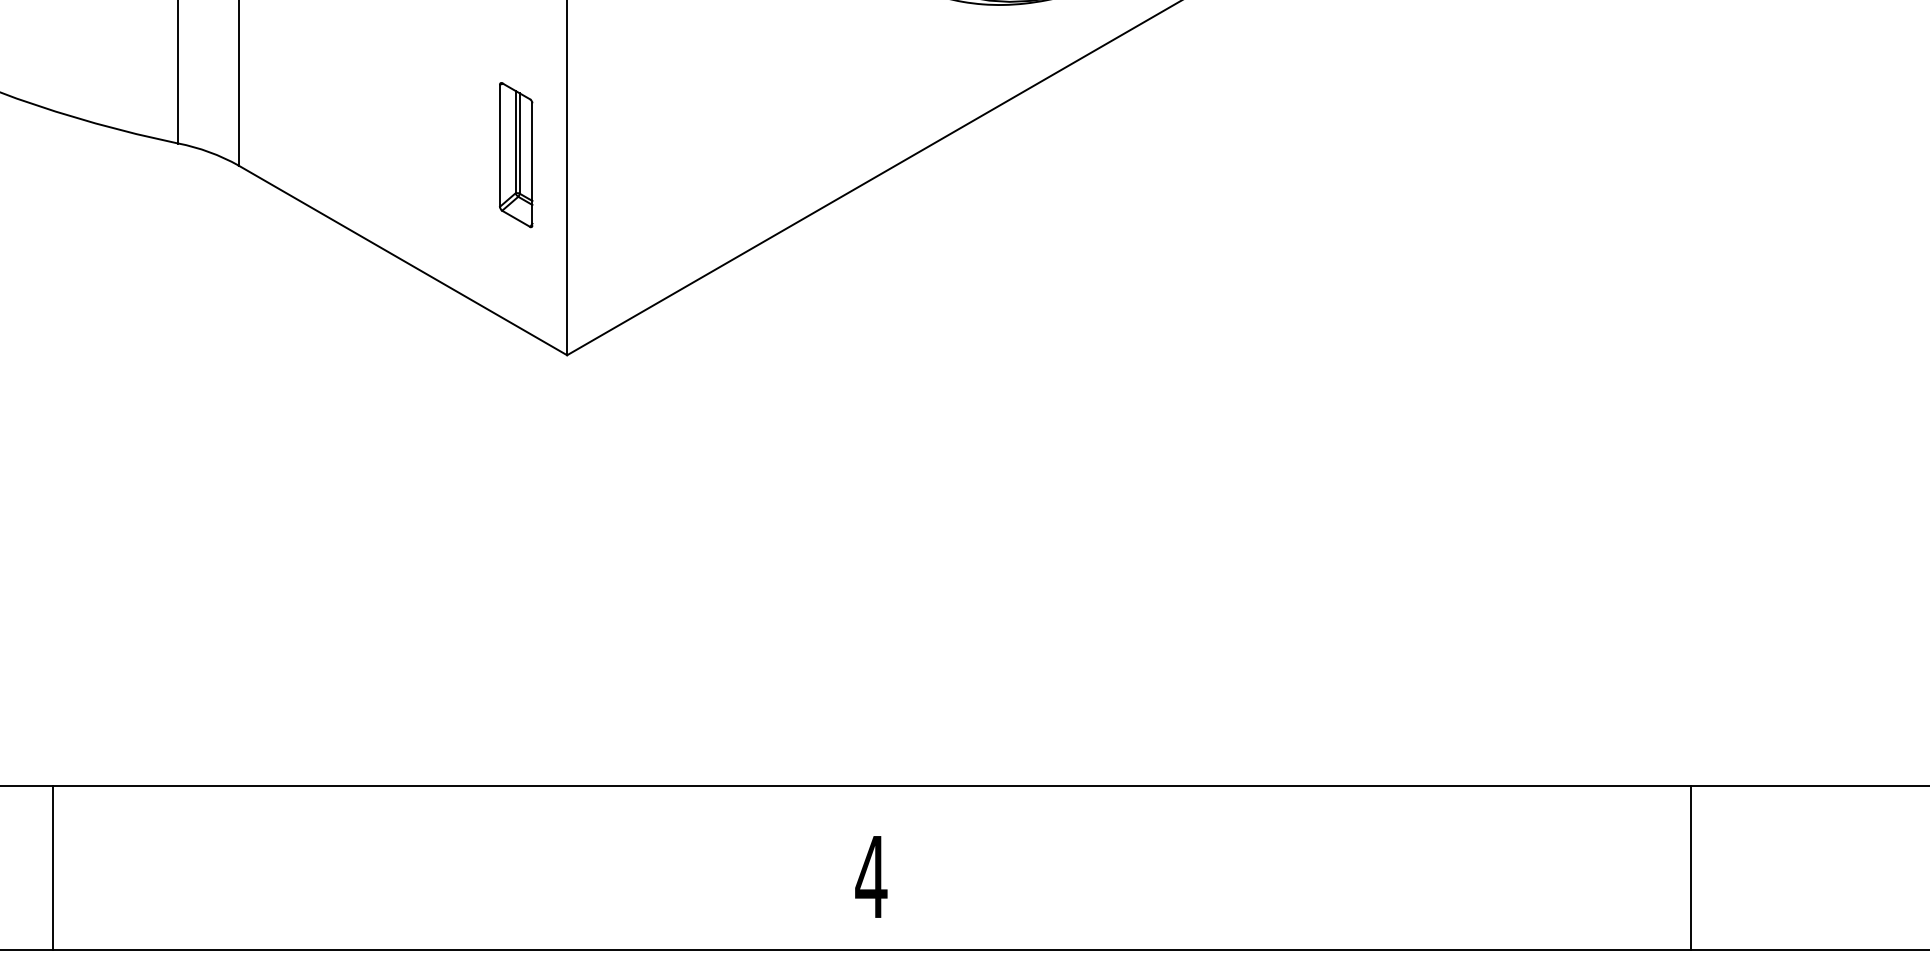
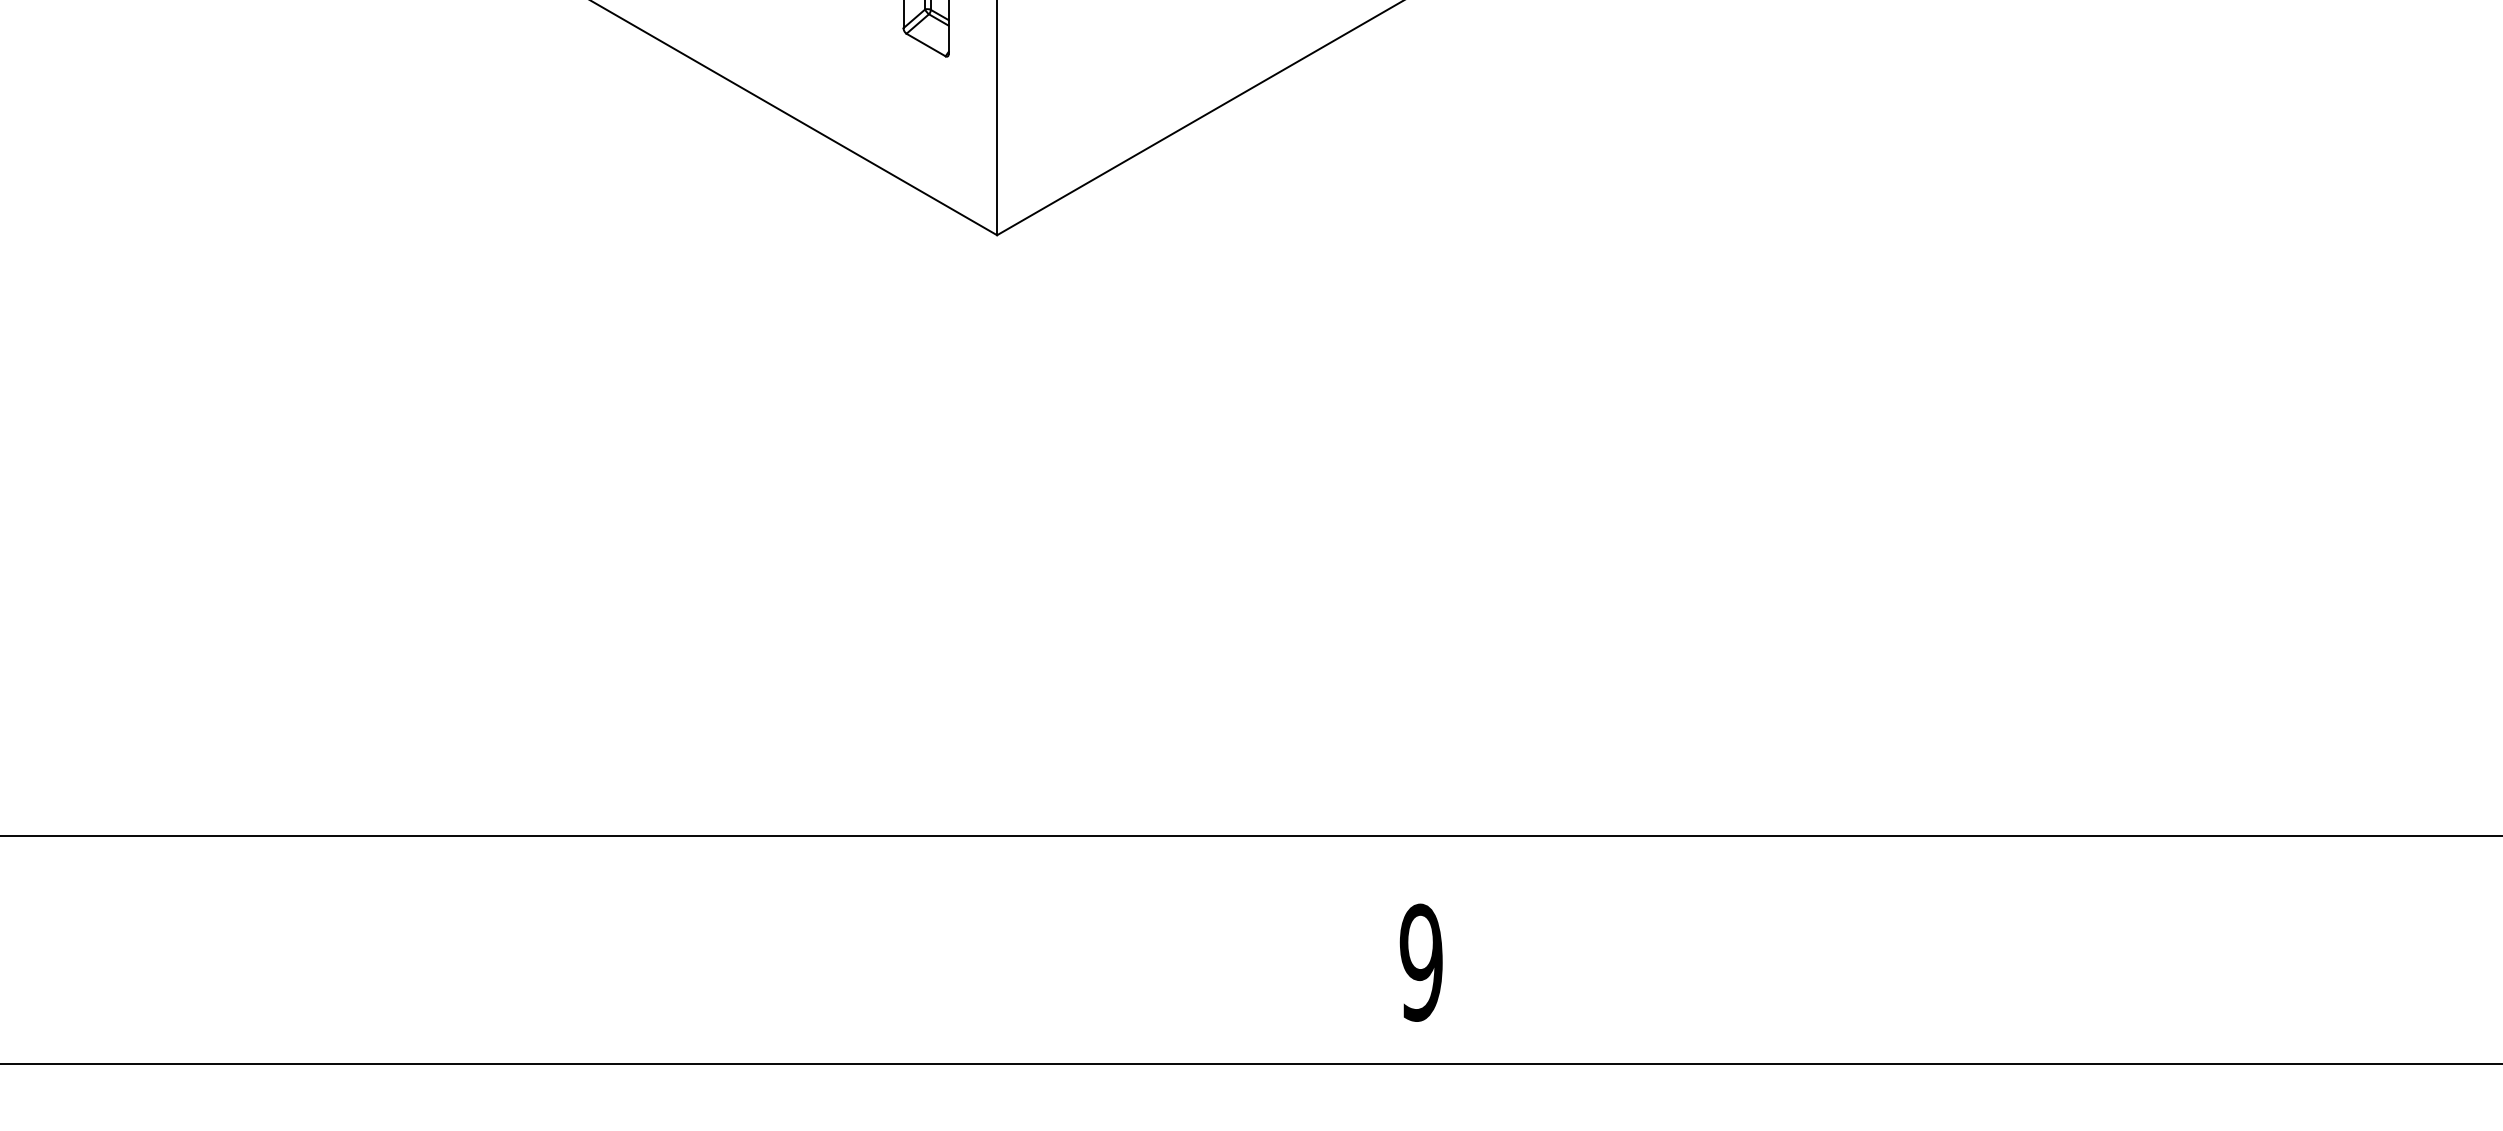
line: (53, 867) -> (280, 949), removed
text: (871, 876) -> (1421, 962), 4 -> 9

